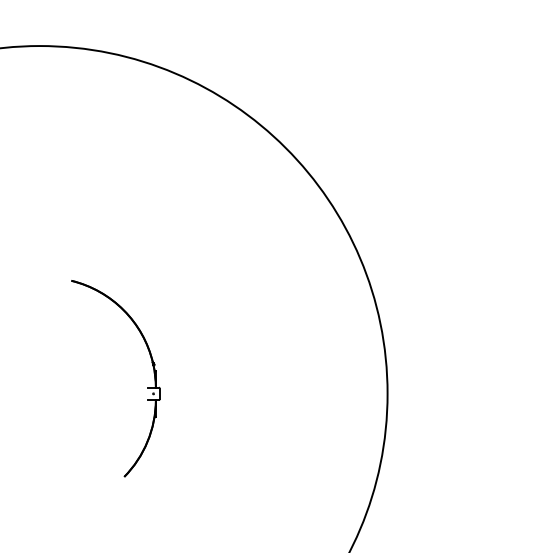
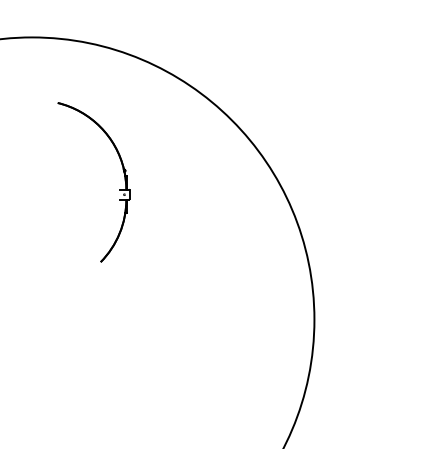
part: (147, 387) -> (119, 189), moved

